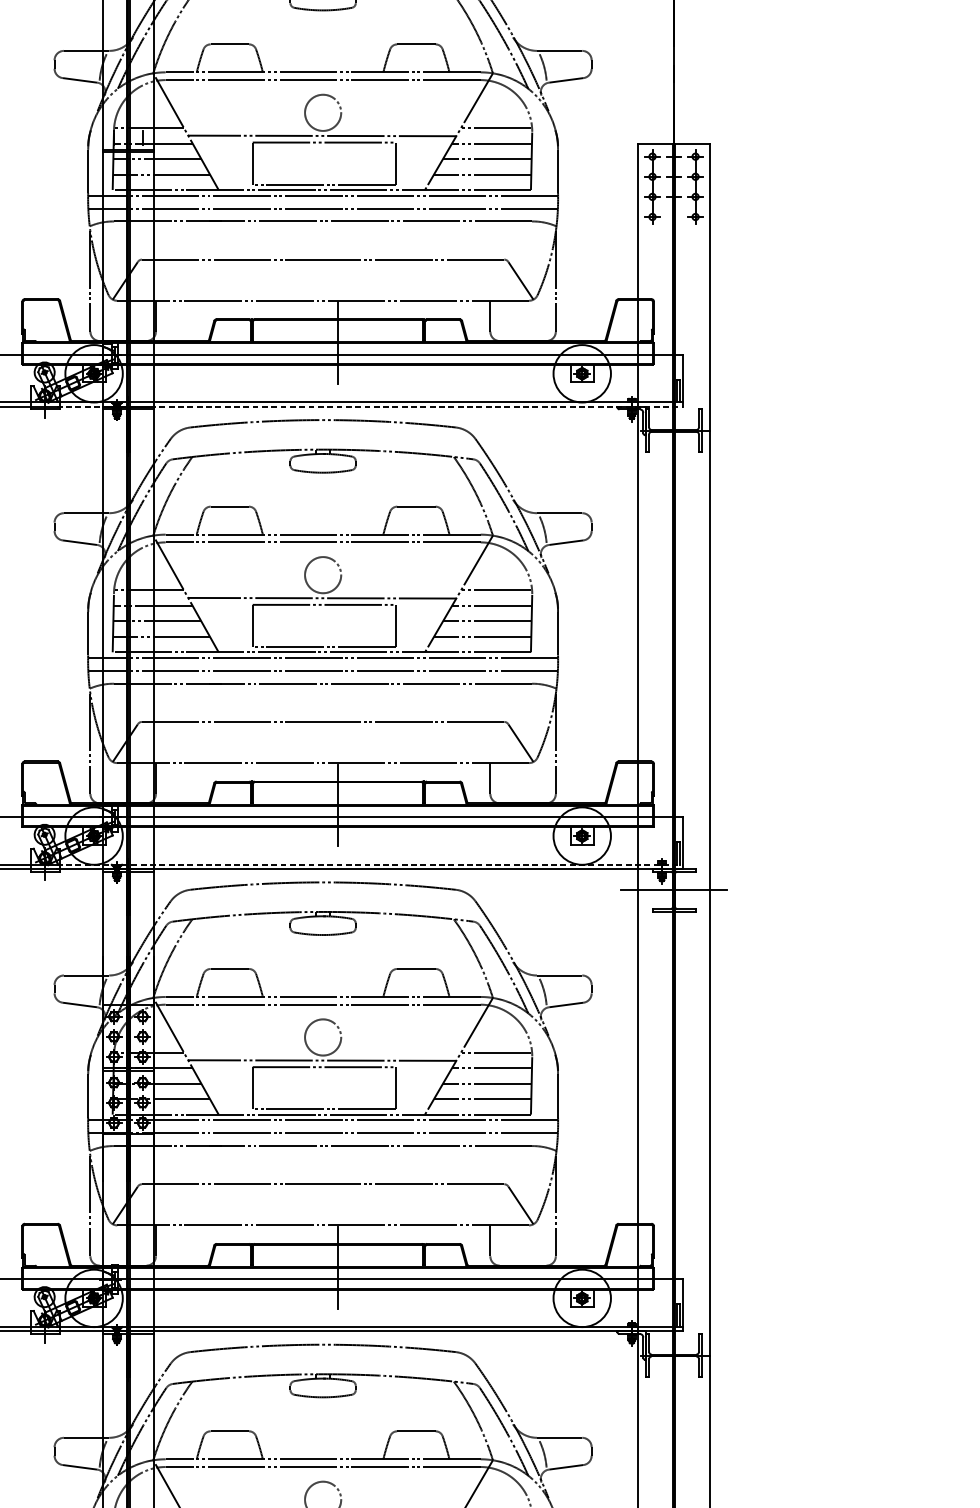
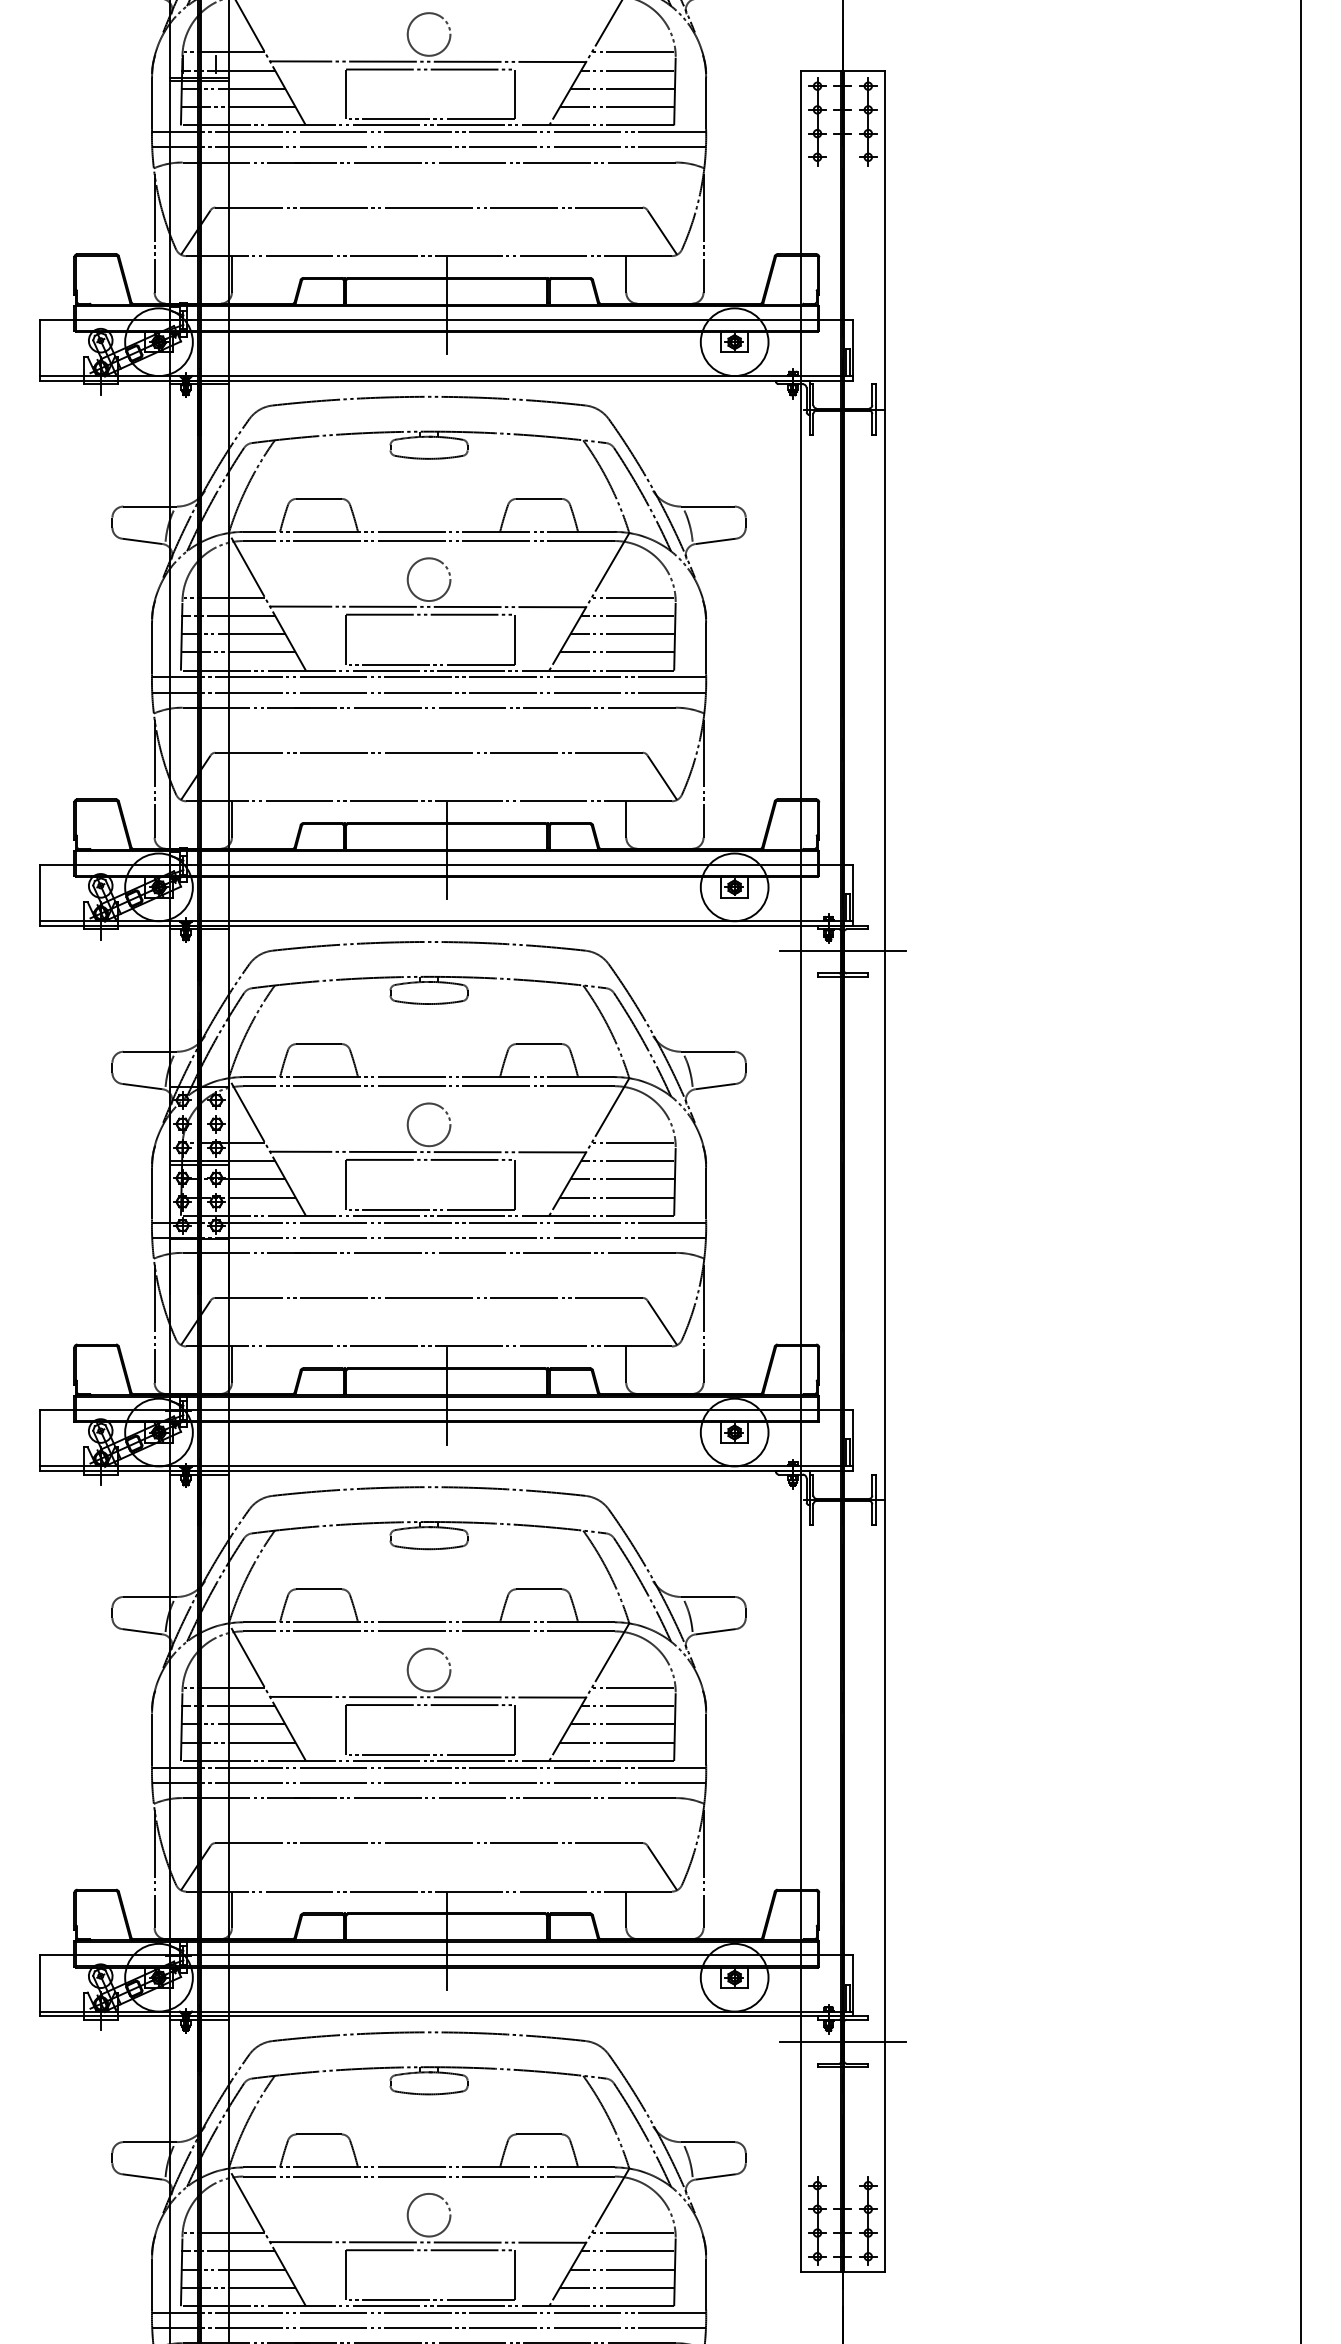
line: (370, 406) -> (484, 380), dashed -> solid
line: (370, 865) -> (484, 921), dashed -> solid

